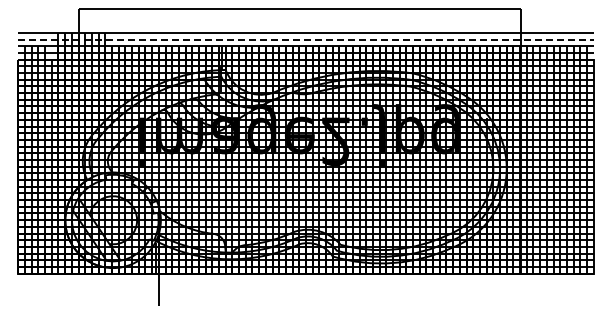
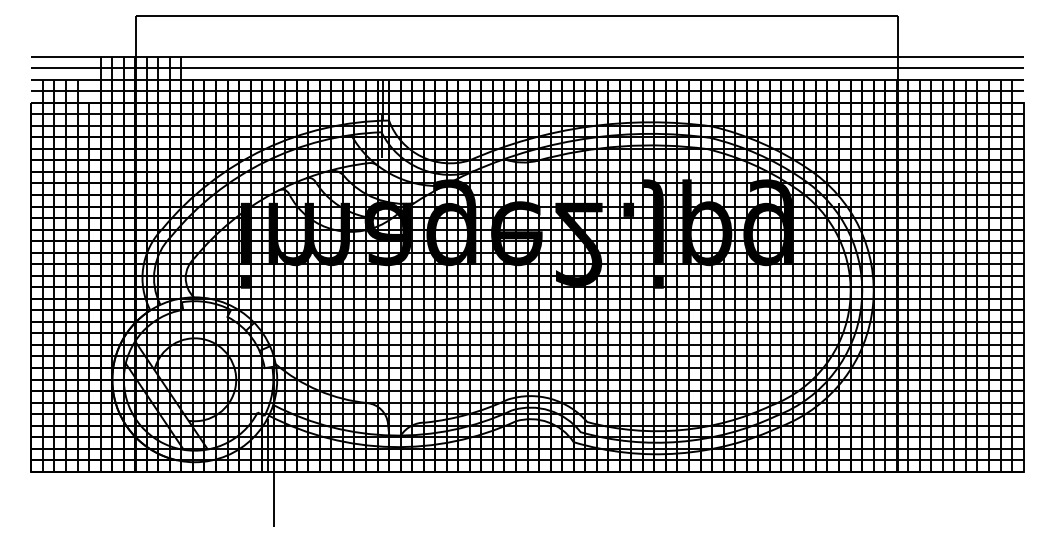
line: (305, 39) -> (526, 67), dashed -> solid

